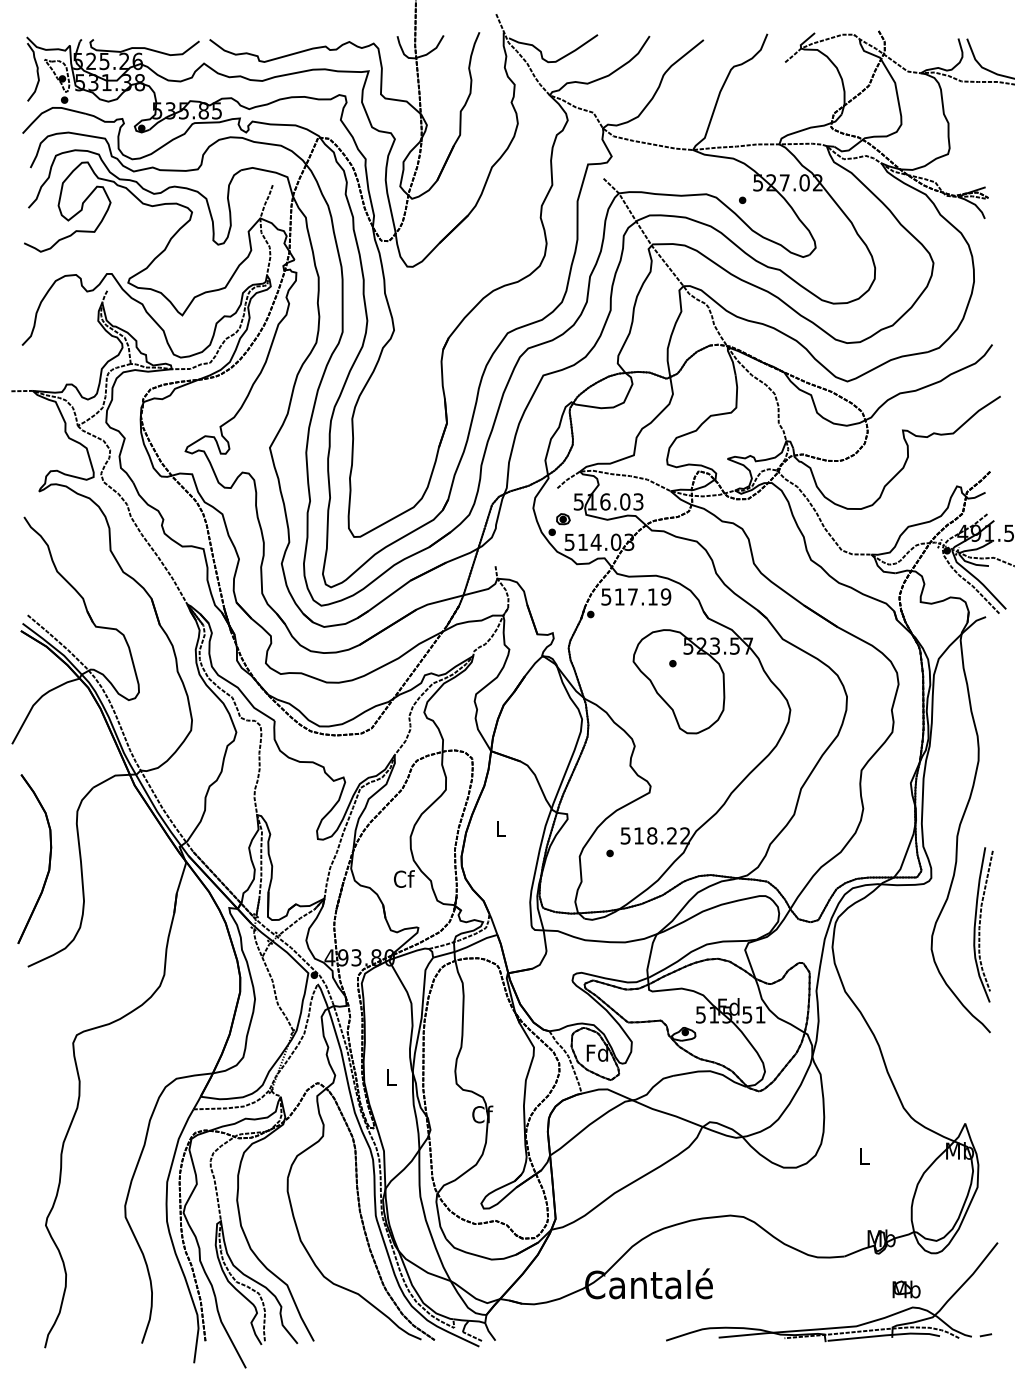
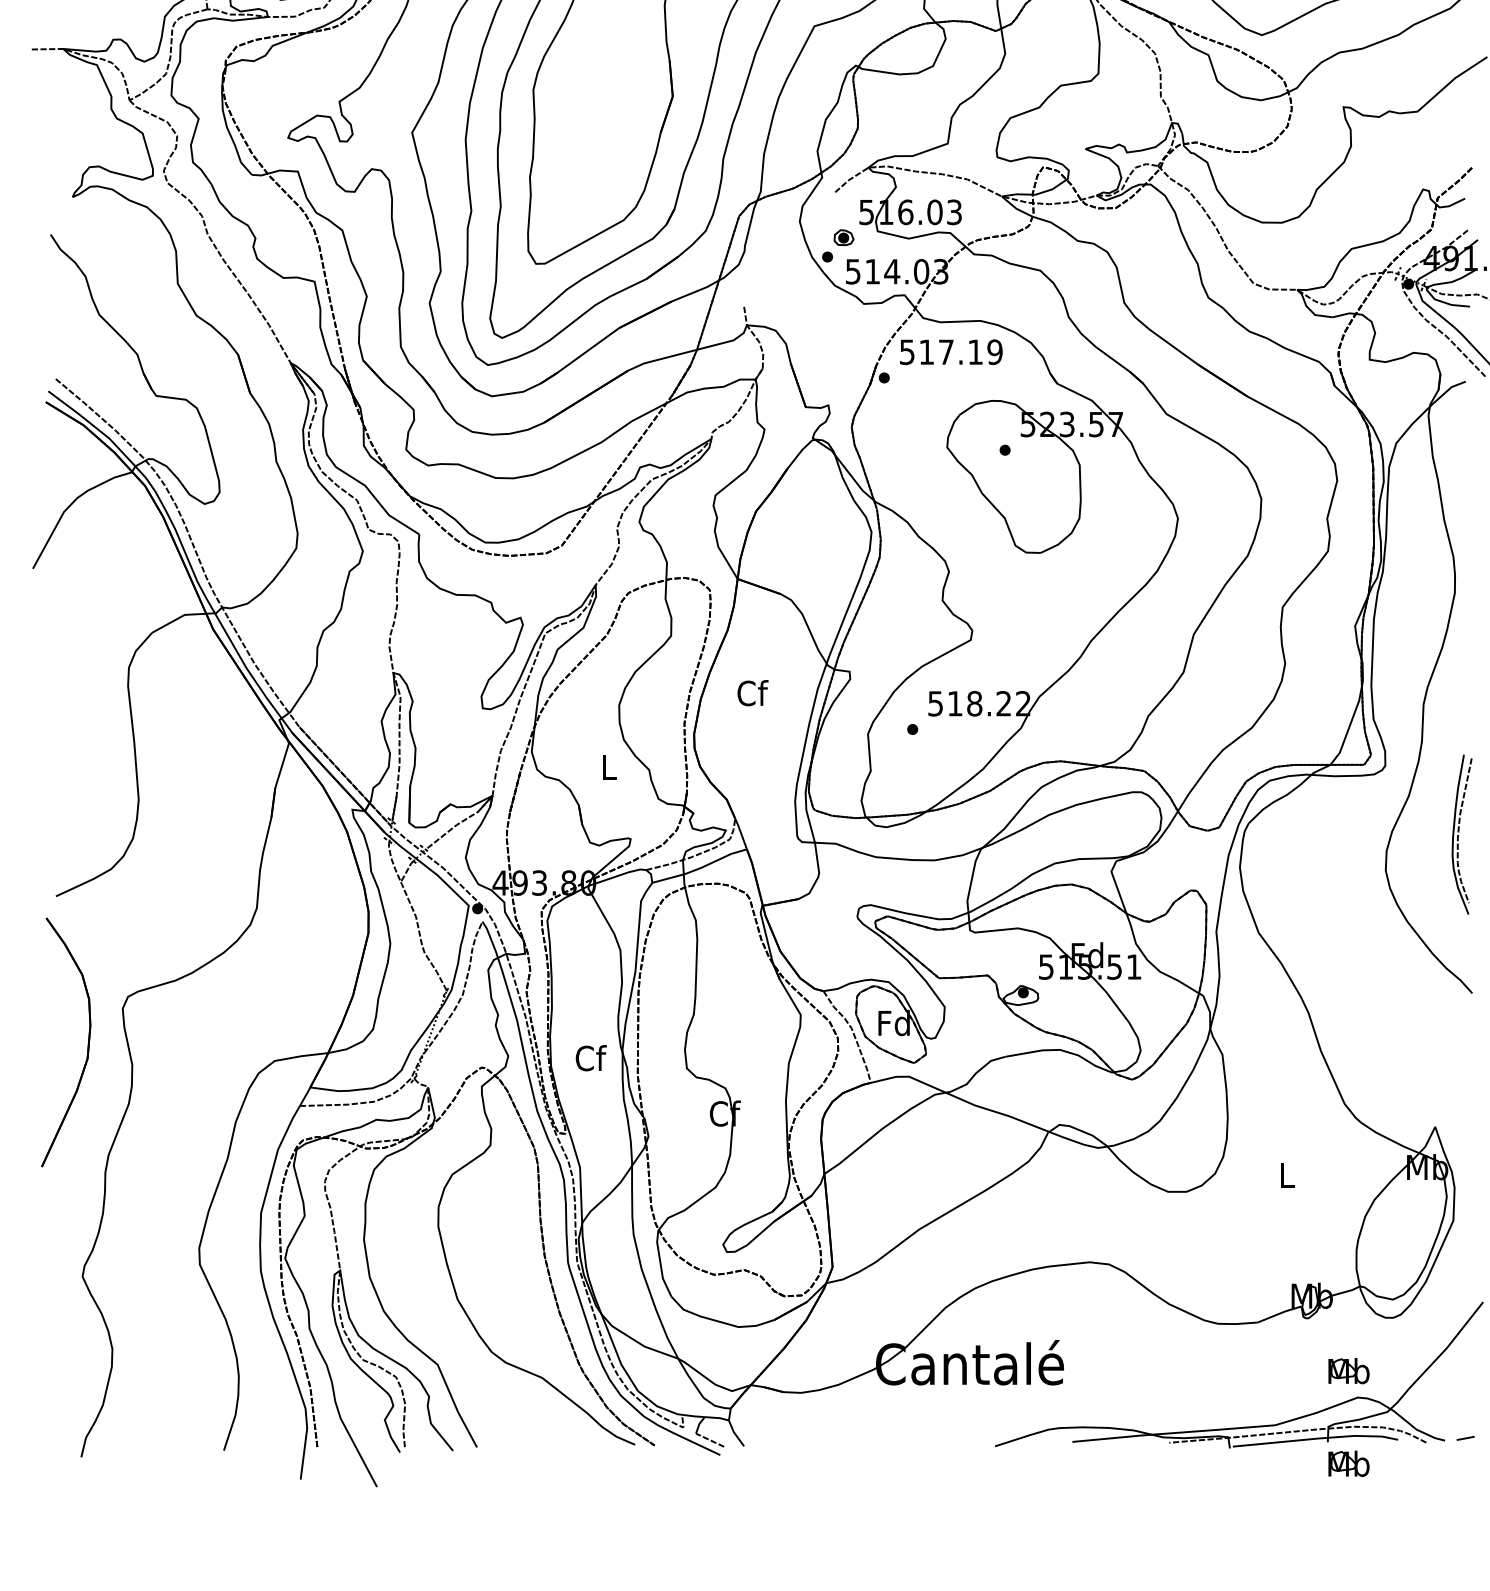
text: (501, 828) -> (752, 692), L -> Cf
part: (48, 863) -> (86, 1048), moved
text: (403, 878) -> (608, 766), Cf -> L
part: (983, 924) -> (1462, 834), size x0.7
text: (391, 1076) -> (591, 1057), L -> Cf
part: (906, 1352) -> (1348, 1463), added

